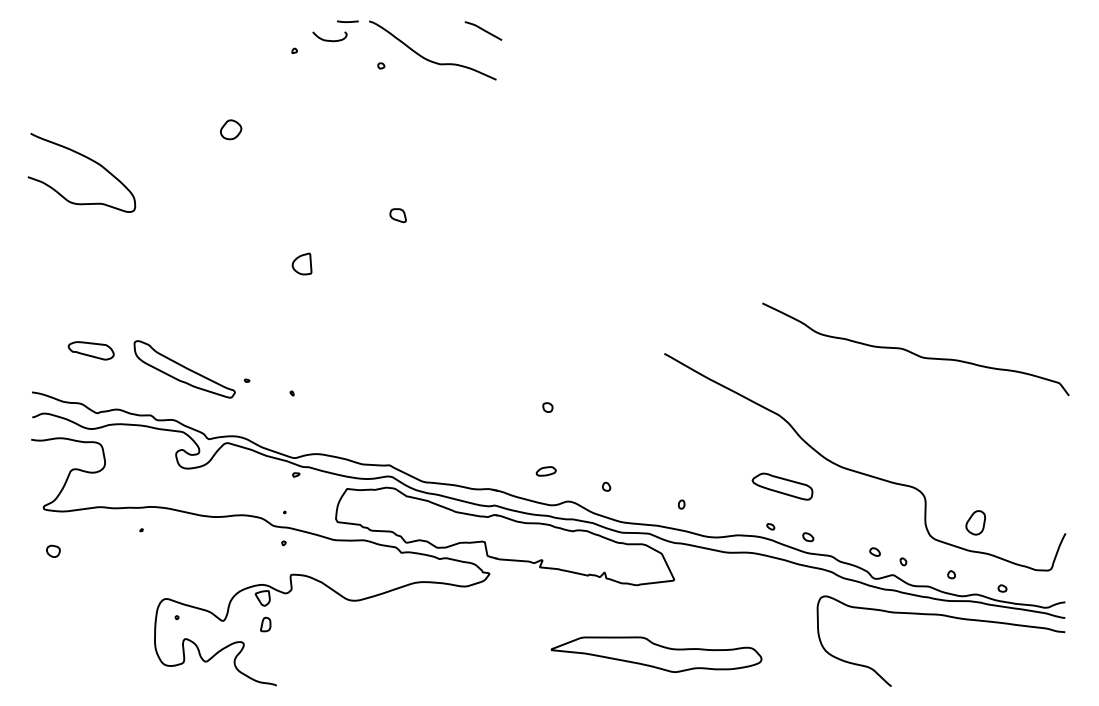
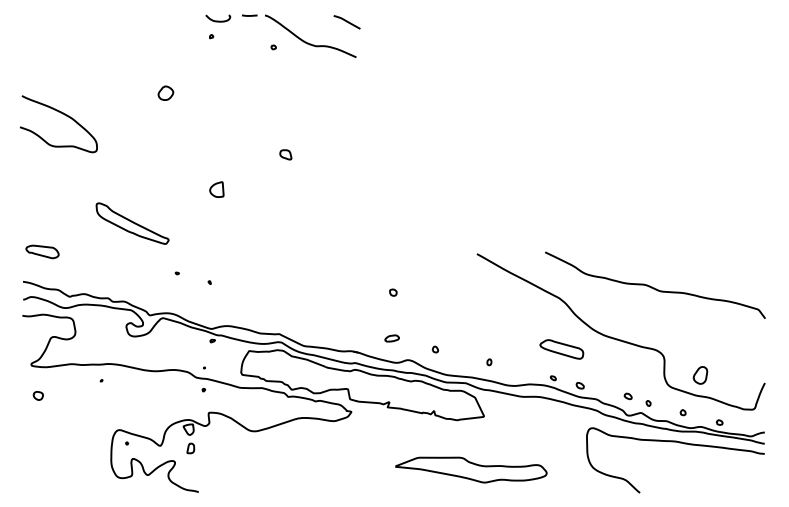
curve: (327, 39) -> (216, 20), moved
part: (90, 350) -> (42, 251), moved
curve: (913, 352) -> (653, 287), moved
part: (184, 369) -> (132, 223), moved

